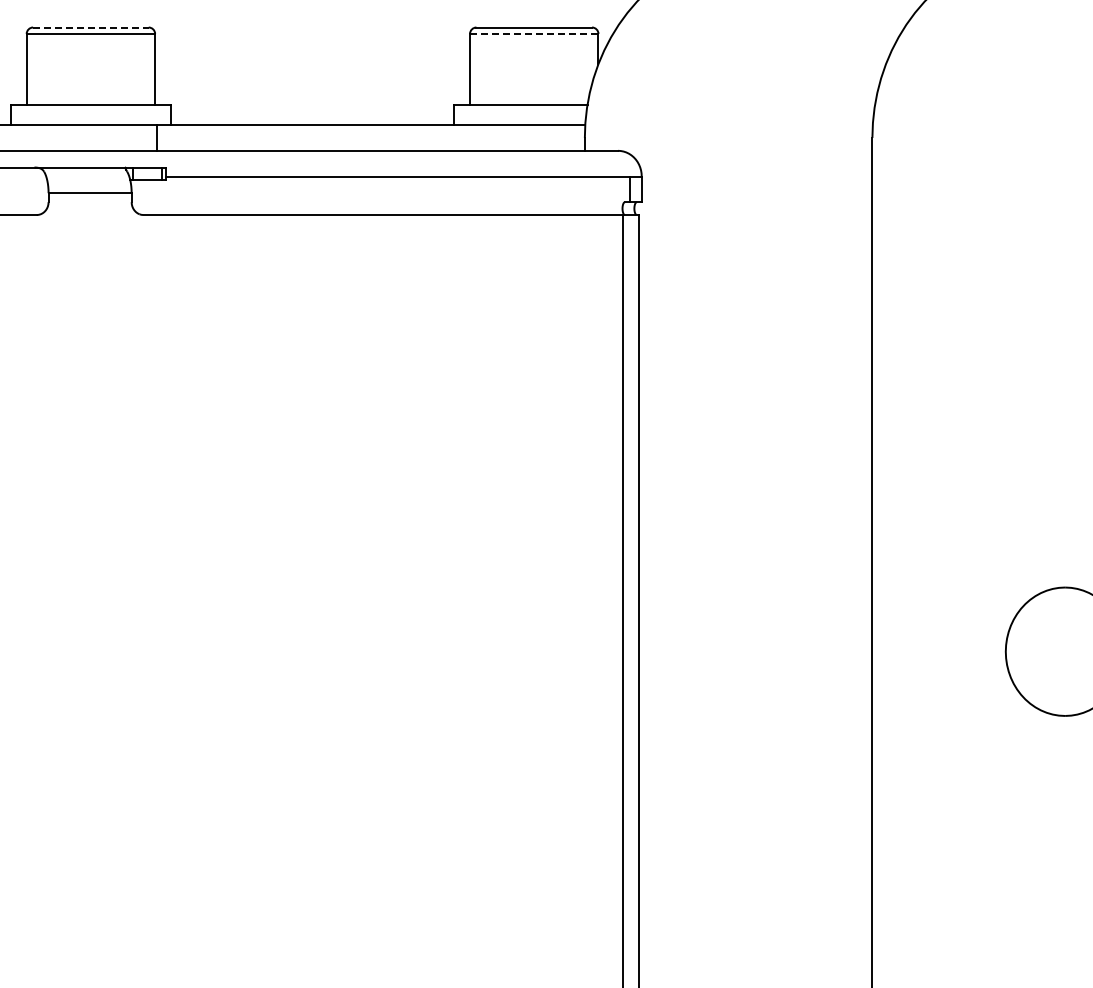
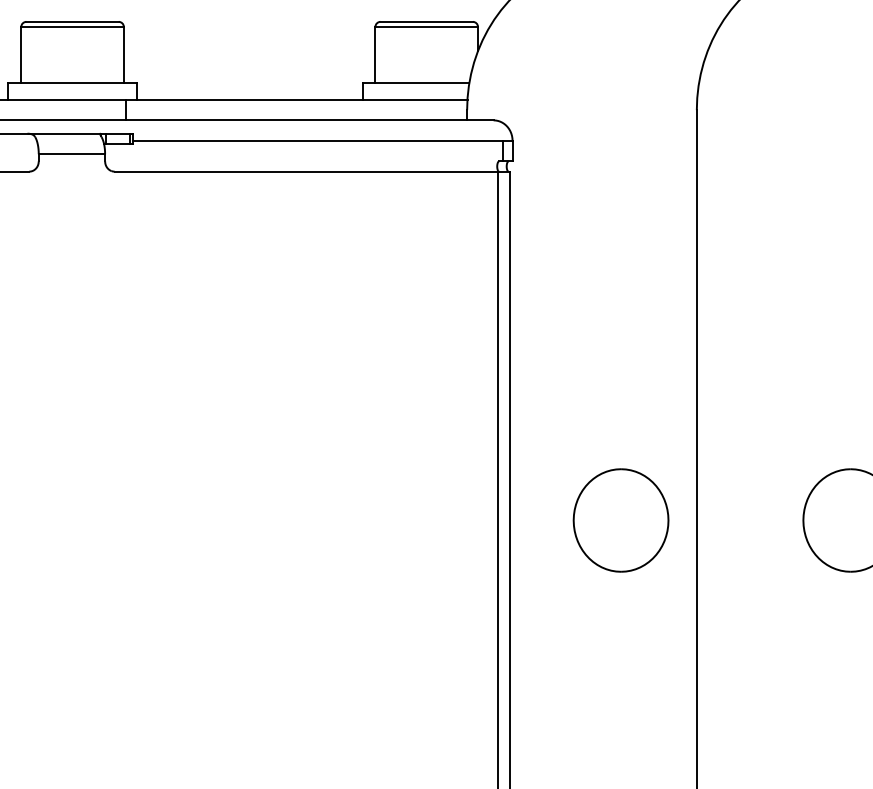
line: (90, 27) -> (72, 21), dashed -> solid
line: (534, 33) -> (426, 26), dashed -> solid
part: (777, 651) -> (621, 520), added

